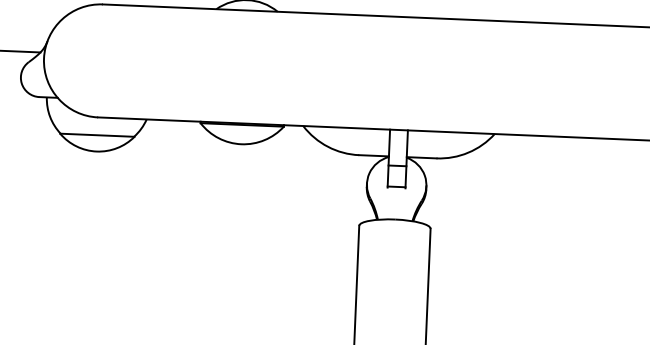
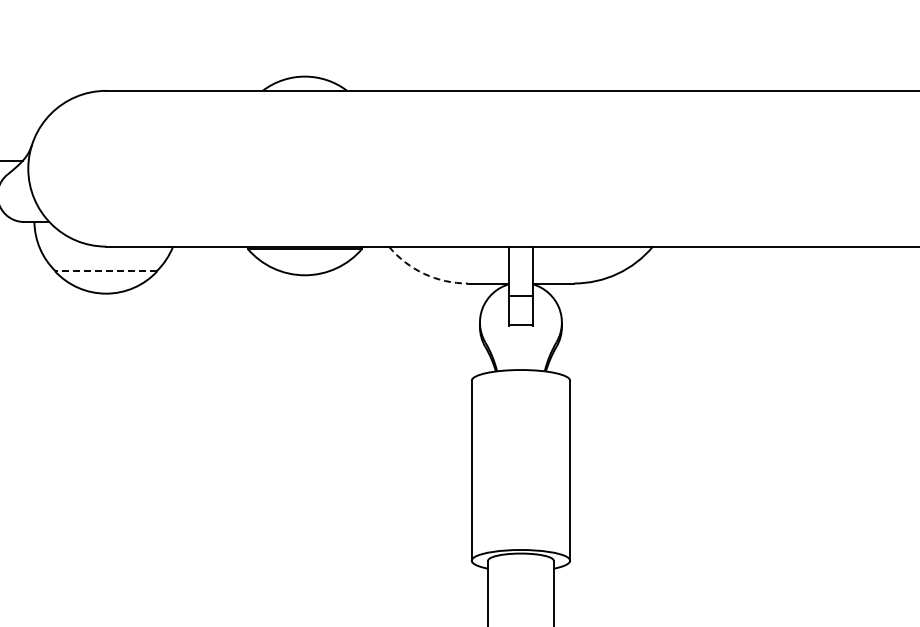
line: (96, 135) -> (105, 271), solid -> dashed
arc: (328, 146) -> (424, 273), solid -> dashed

